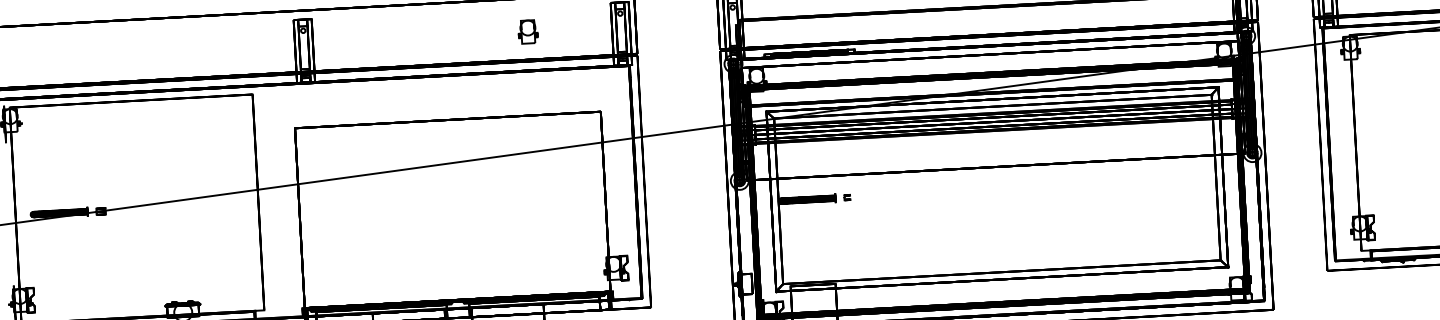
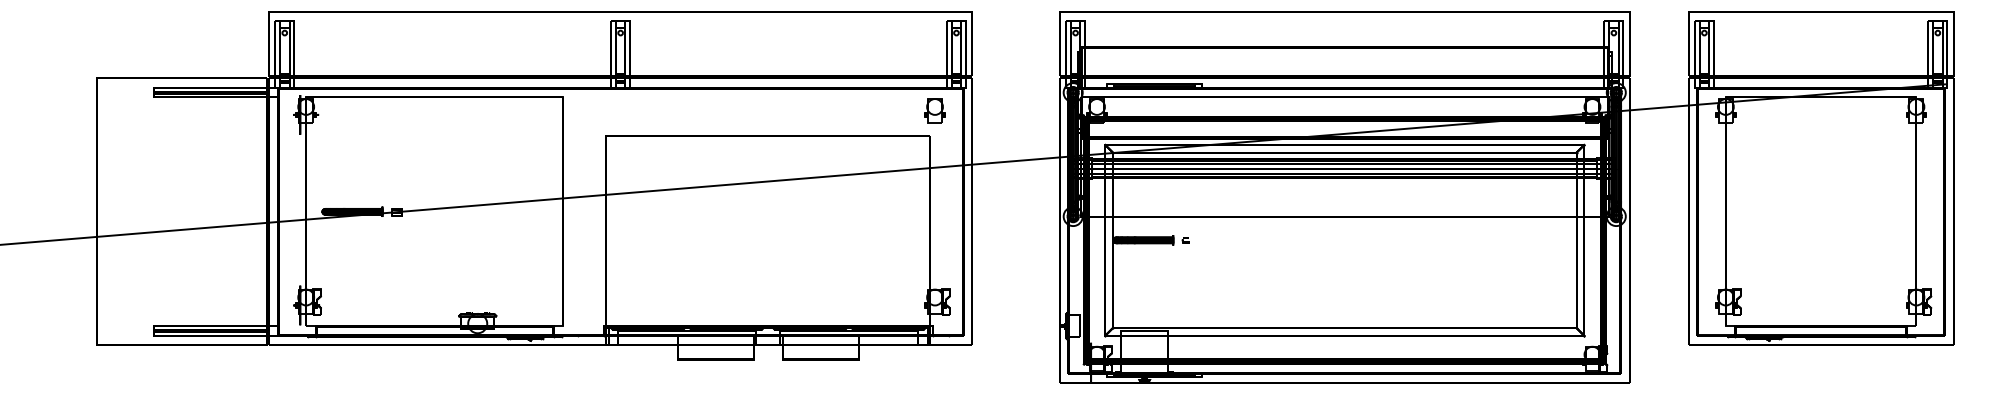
part: (527, 31) -> (934, 110), moved

